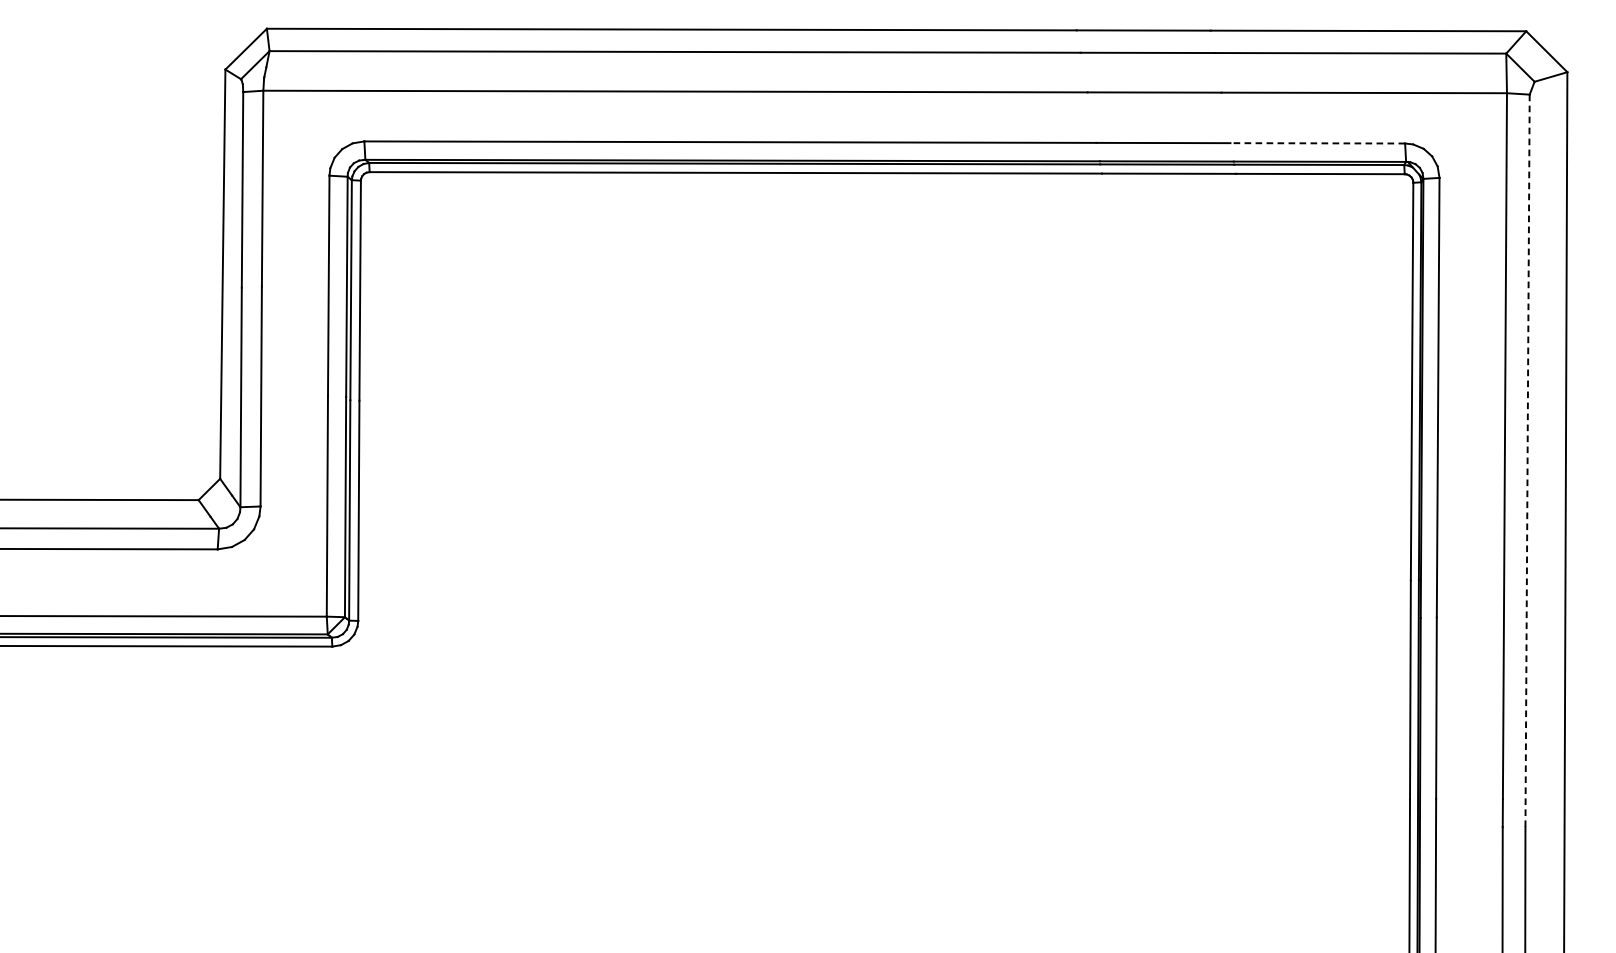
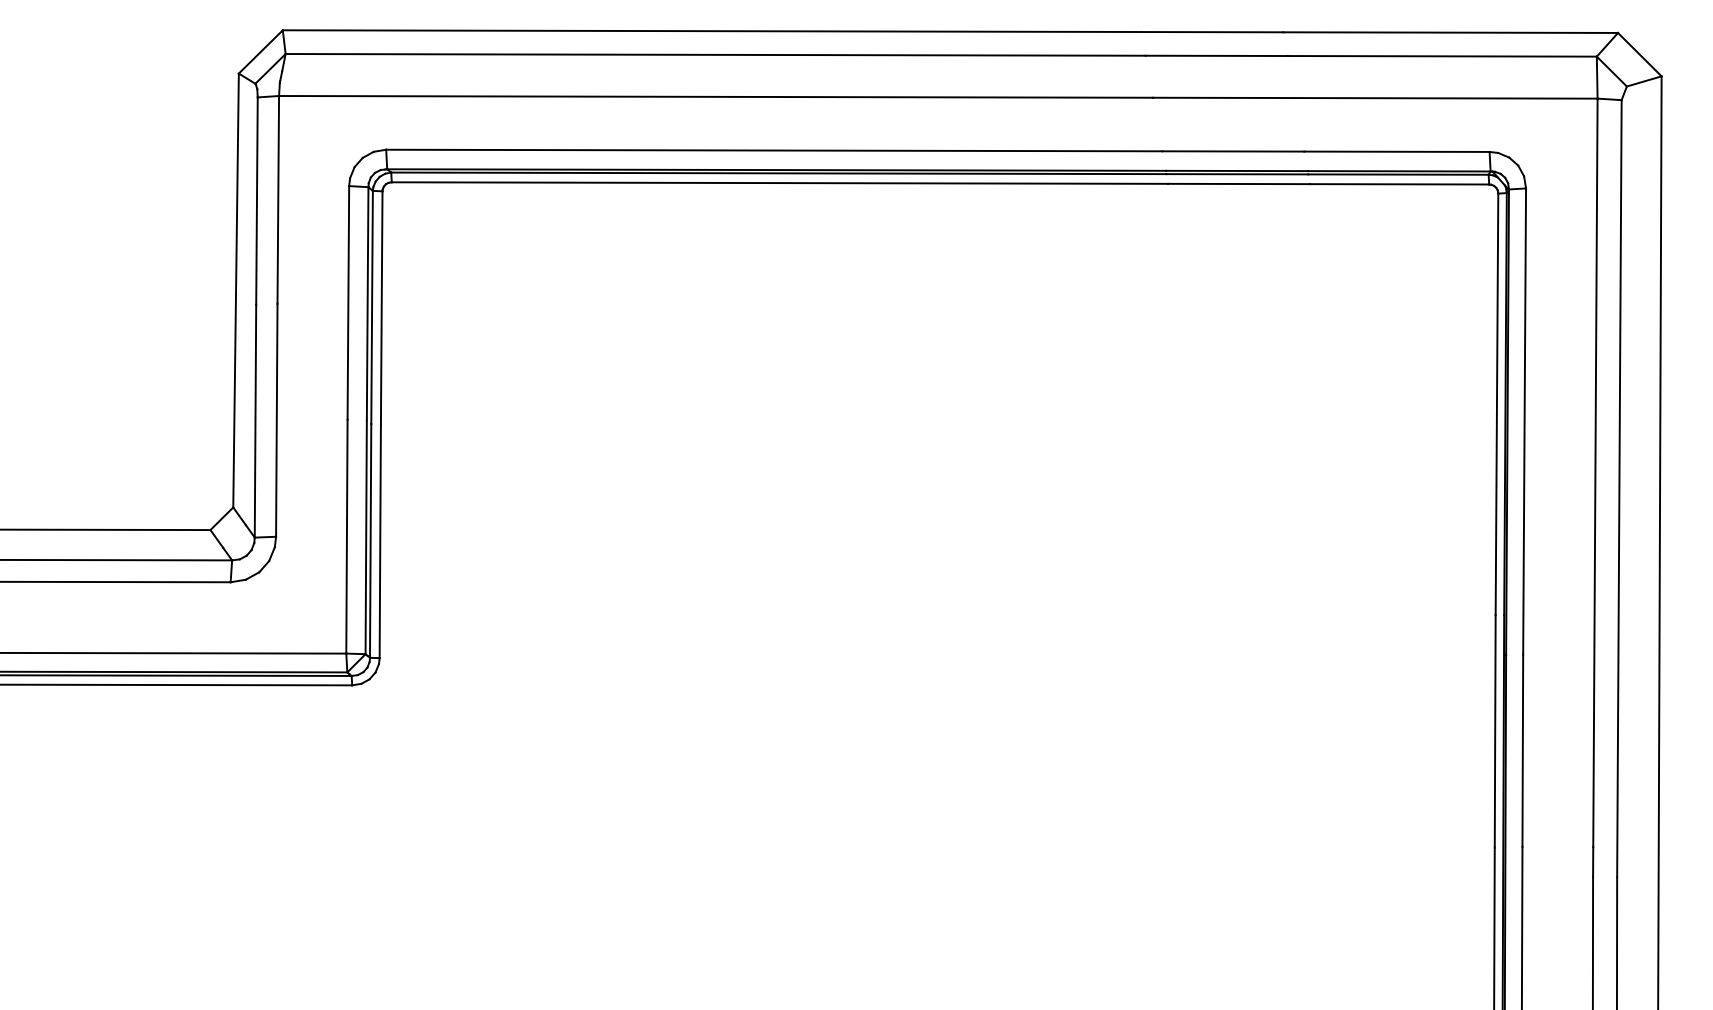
line: (1318, 143) -> (1397, 151), dashed -> solid
line: (1527, 460) -> (1619, 488), dashed -> solid

